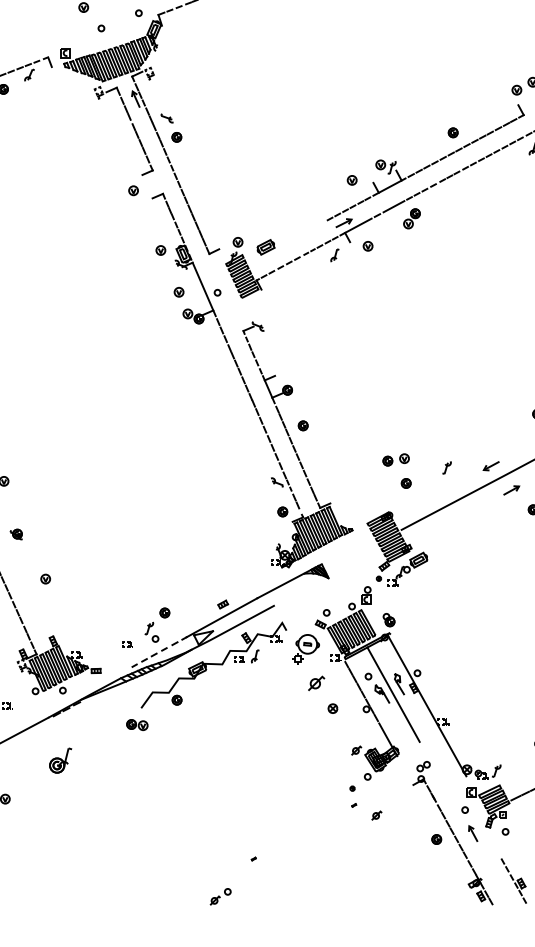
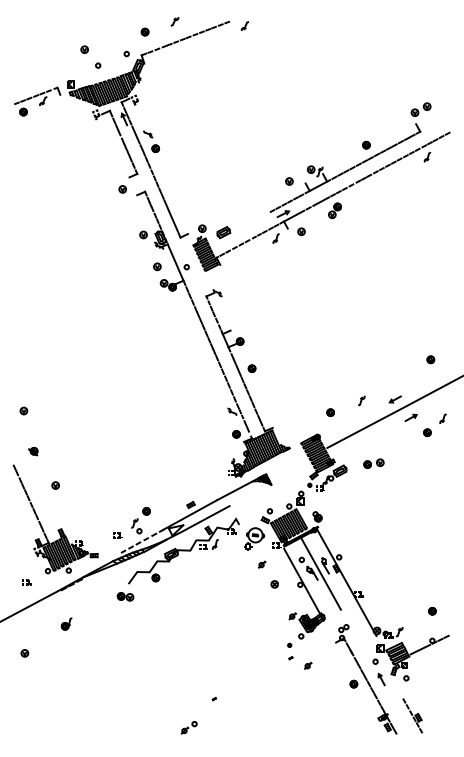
part: (395, 459) -> (373, 463), moved
part: (315, 682) -> (261, 564), size x0.62
part: (59, 759) -> (66, 623), size x0.62

